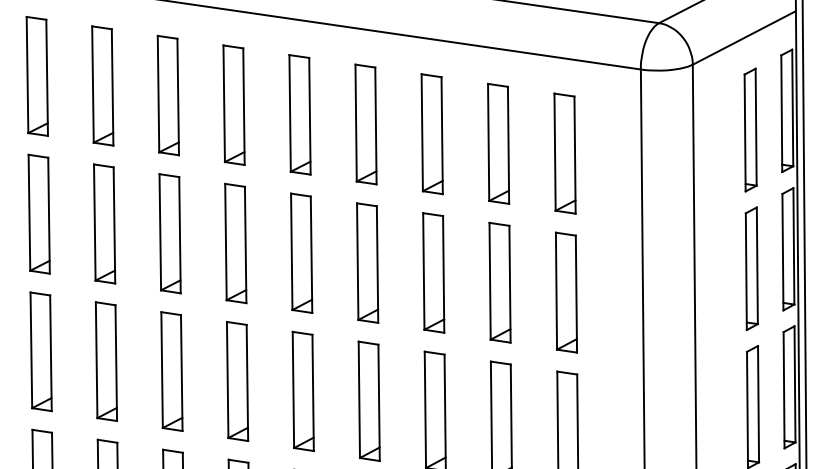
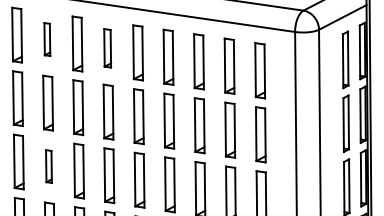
part: (103, 85) -> (47, 39), size x0.6
part: (233, 103) -> (107, 47), size x0.7
part: (105, 361) -> (48, 166), size x0.6

